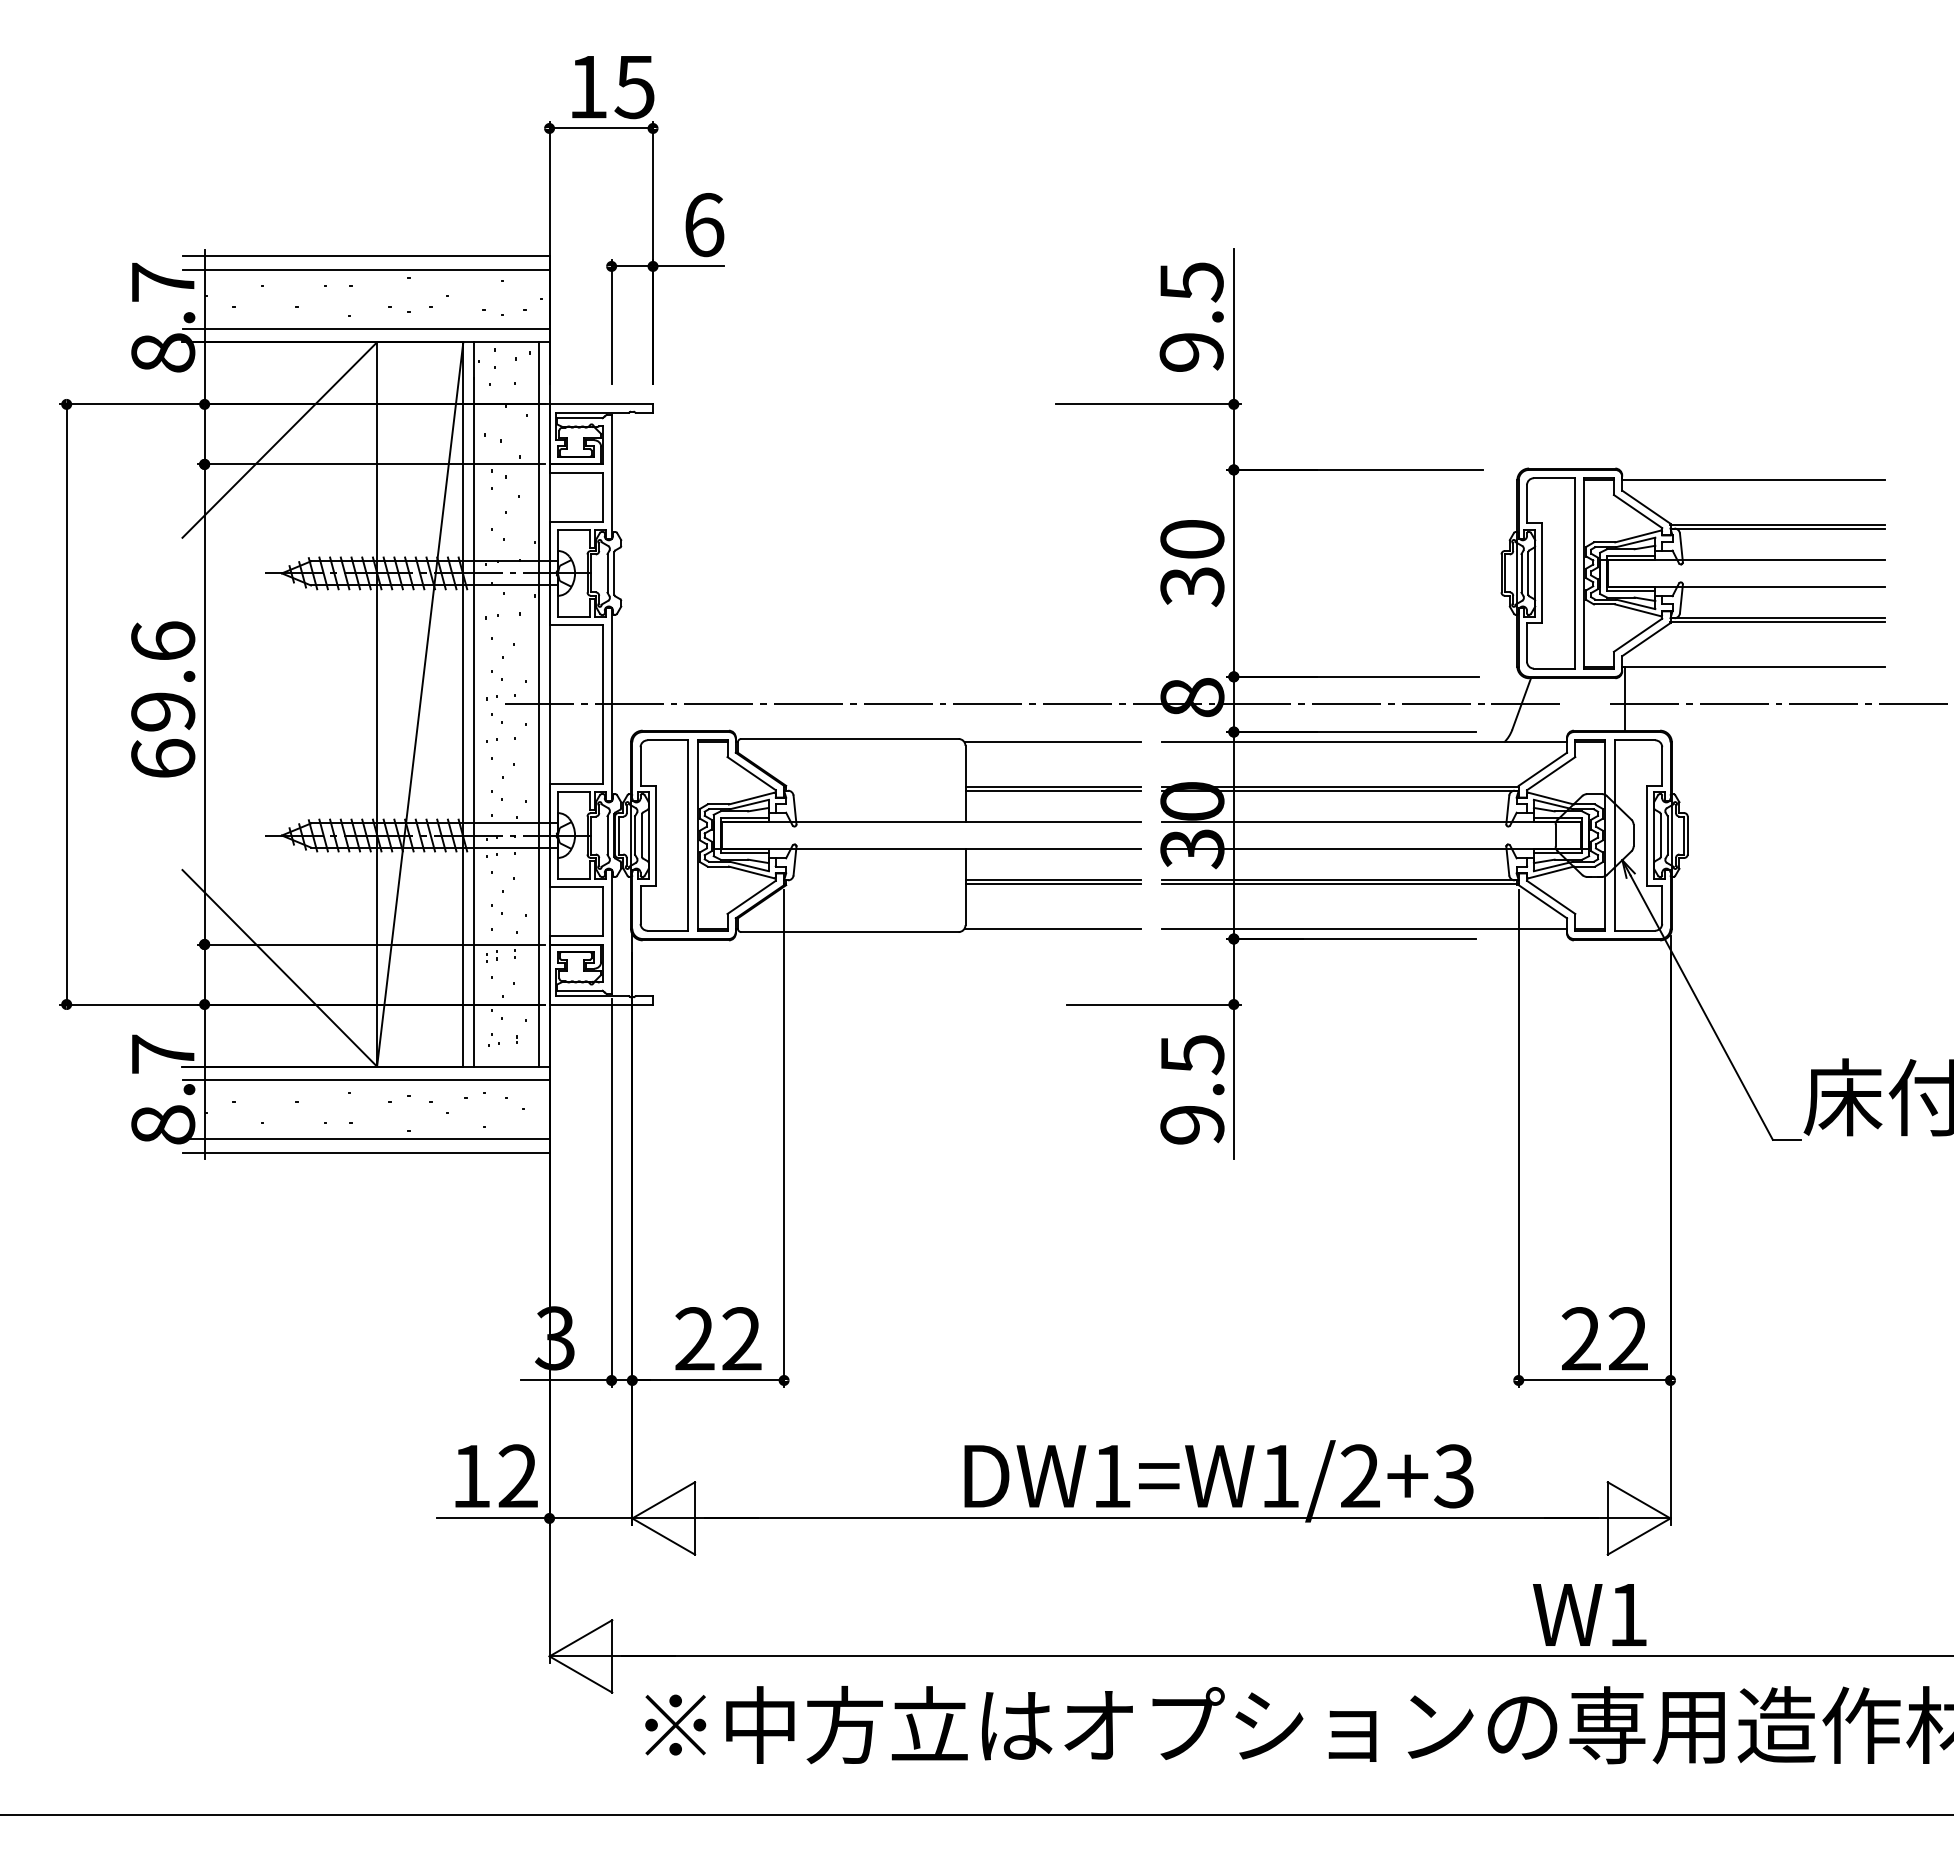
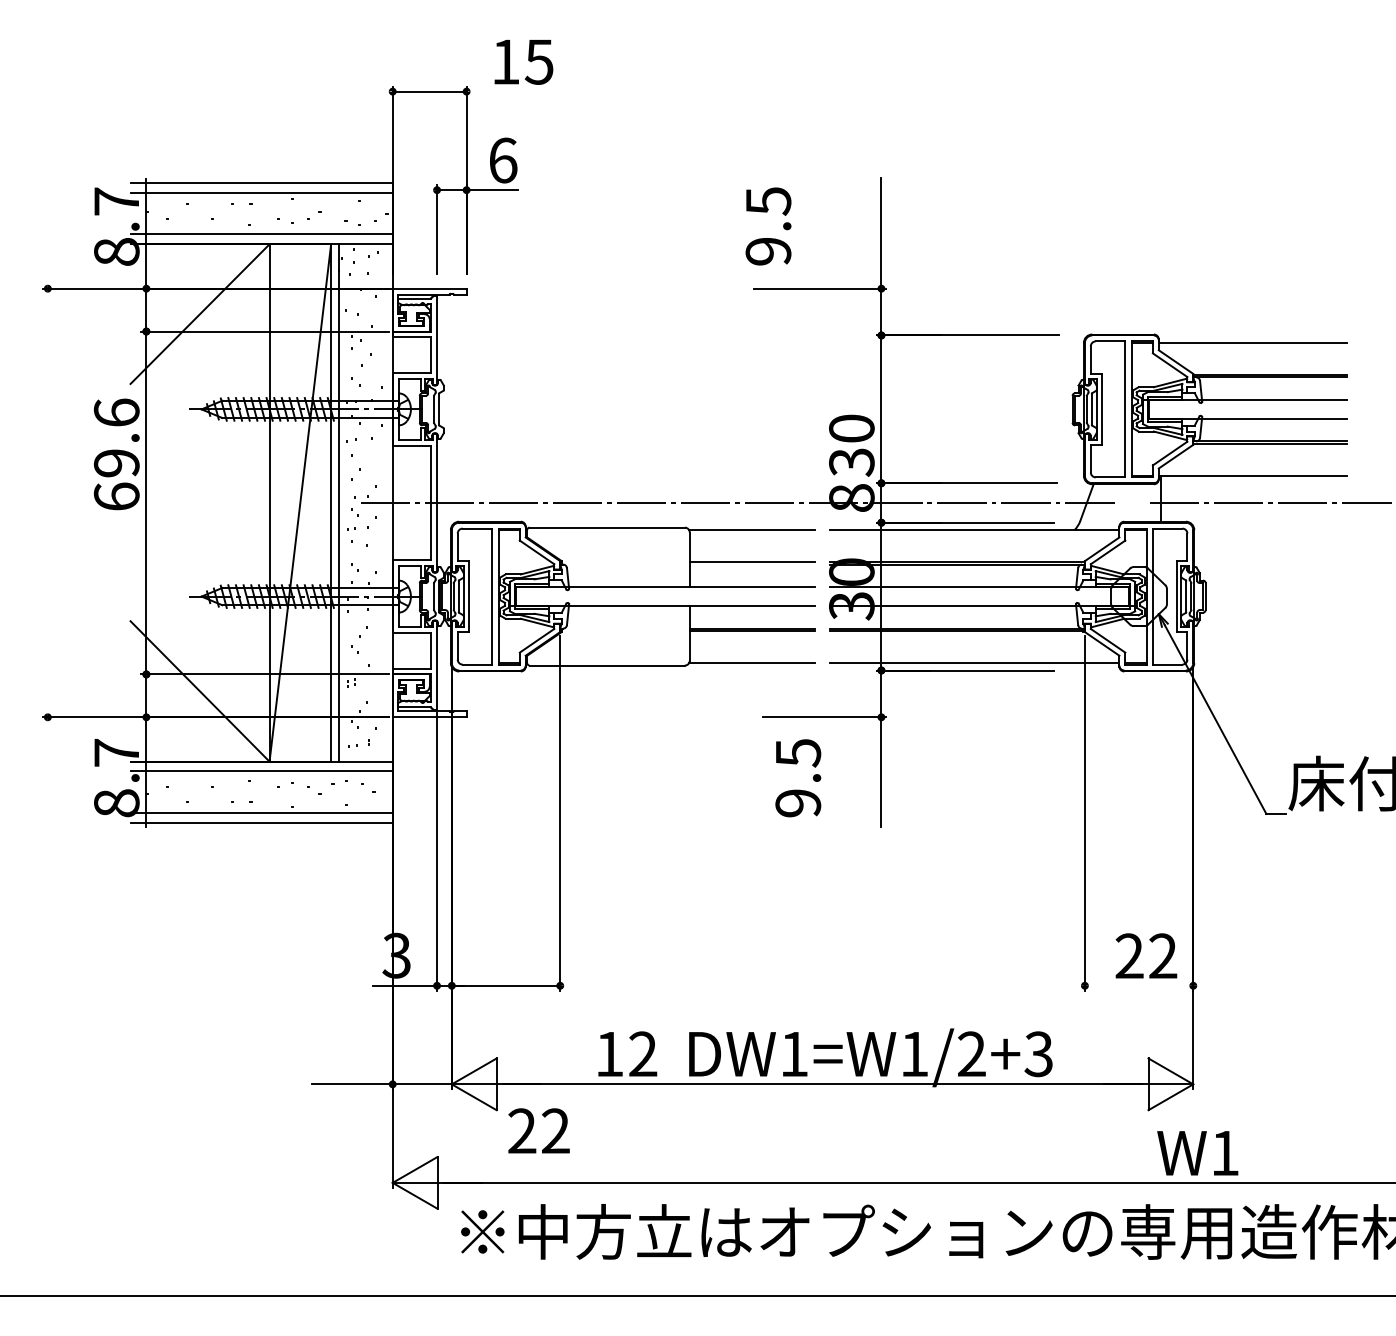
text: (613, 87) -> (524, 62), moved
text: (1191, 316) -> (768, 225), moved
text: (1192, 563) -> (851, 445), moved
text: (163, 699) -> (116, 454), moved
line: (66, 704) -> (47, 503), removed
line: (539, 704) -> (385, 503), removed
line: (1053, 790) -> (752, 564), removed
text: (1192, 1089) -> (798, 777), moved
text: (718, 1338) -> (539, 1130), moved
line: (1594, 1380) -> (1139, 985), removed
text: (496, 1475) -> (627, 1053), moved
text: (1589, 1614) -> (1197, 1152), moved

